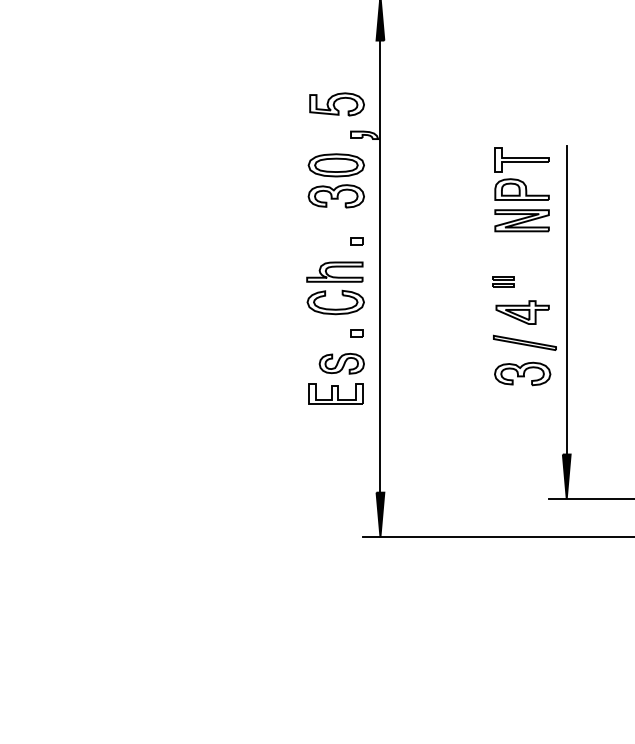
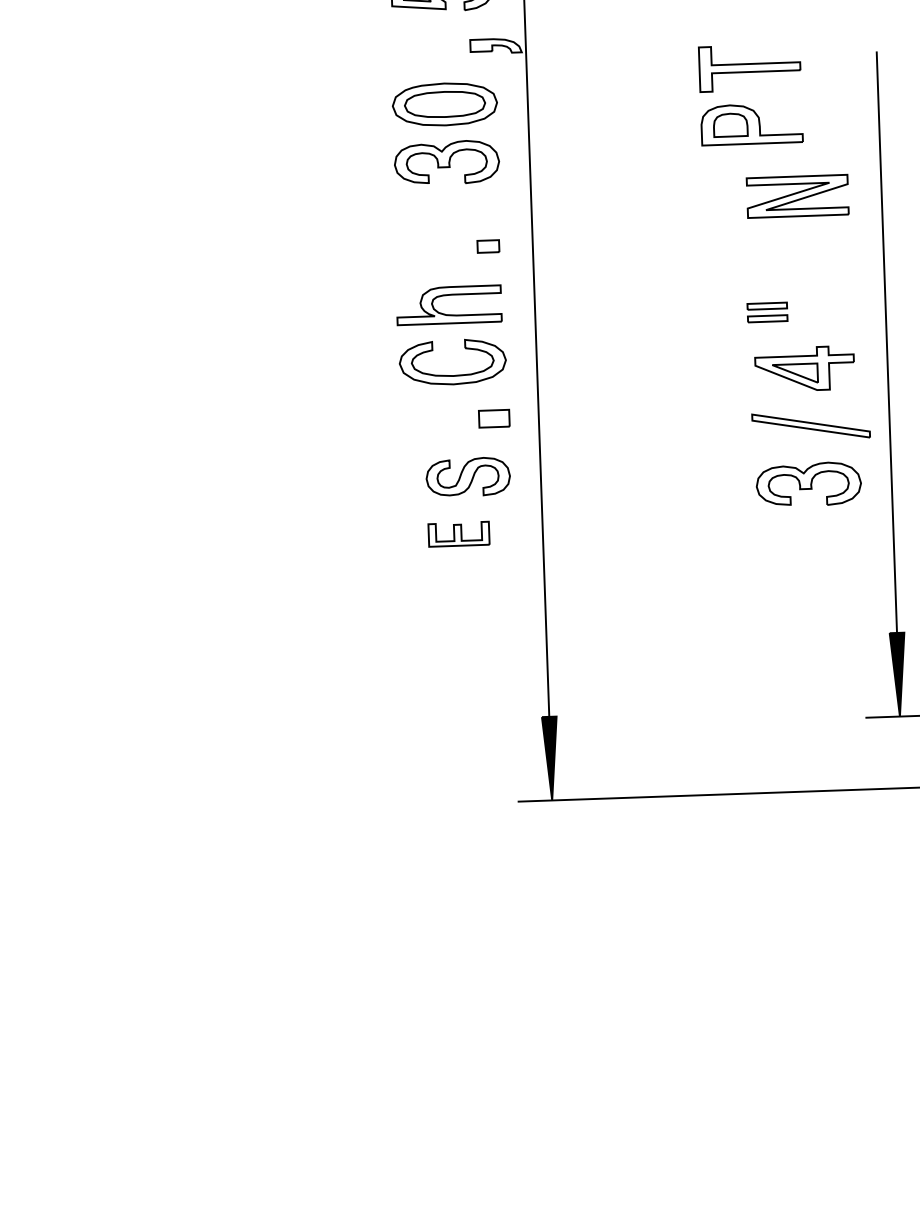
part: (519, 179) -> (746, 105), moved
part: (356, 333) -> (493, 419), size x1.4
part: (335, 393) -> (458, 533), size x0.6

